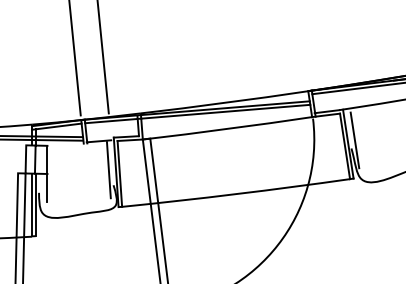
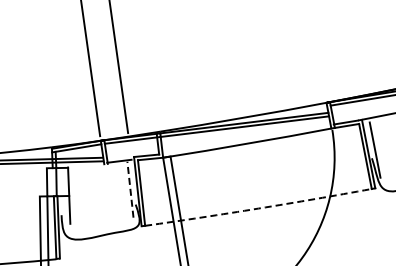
line: (108, 169) -> (130, 189), solid -> dashed
arc: (236, 194) -> (258, 208), solid -> dashed

